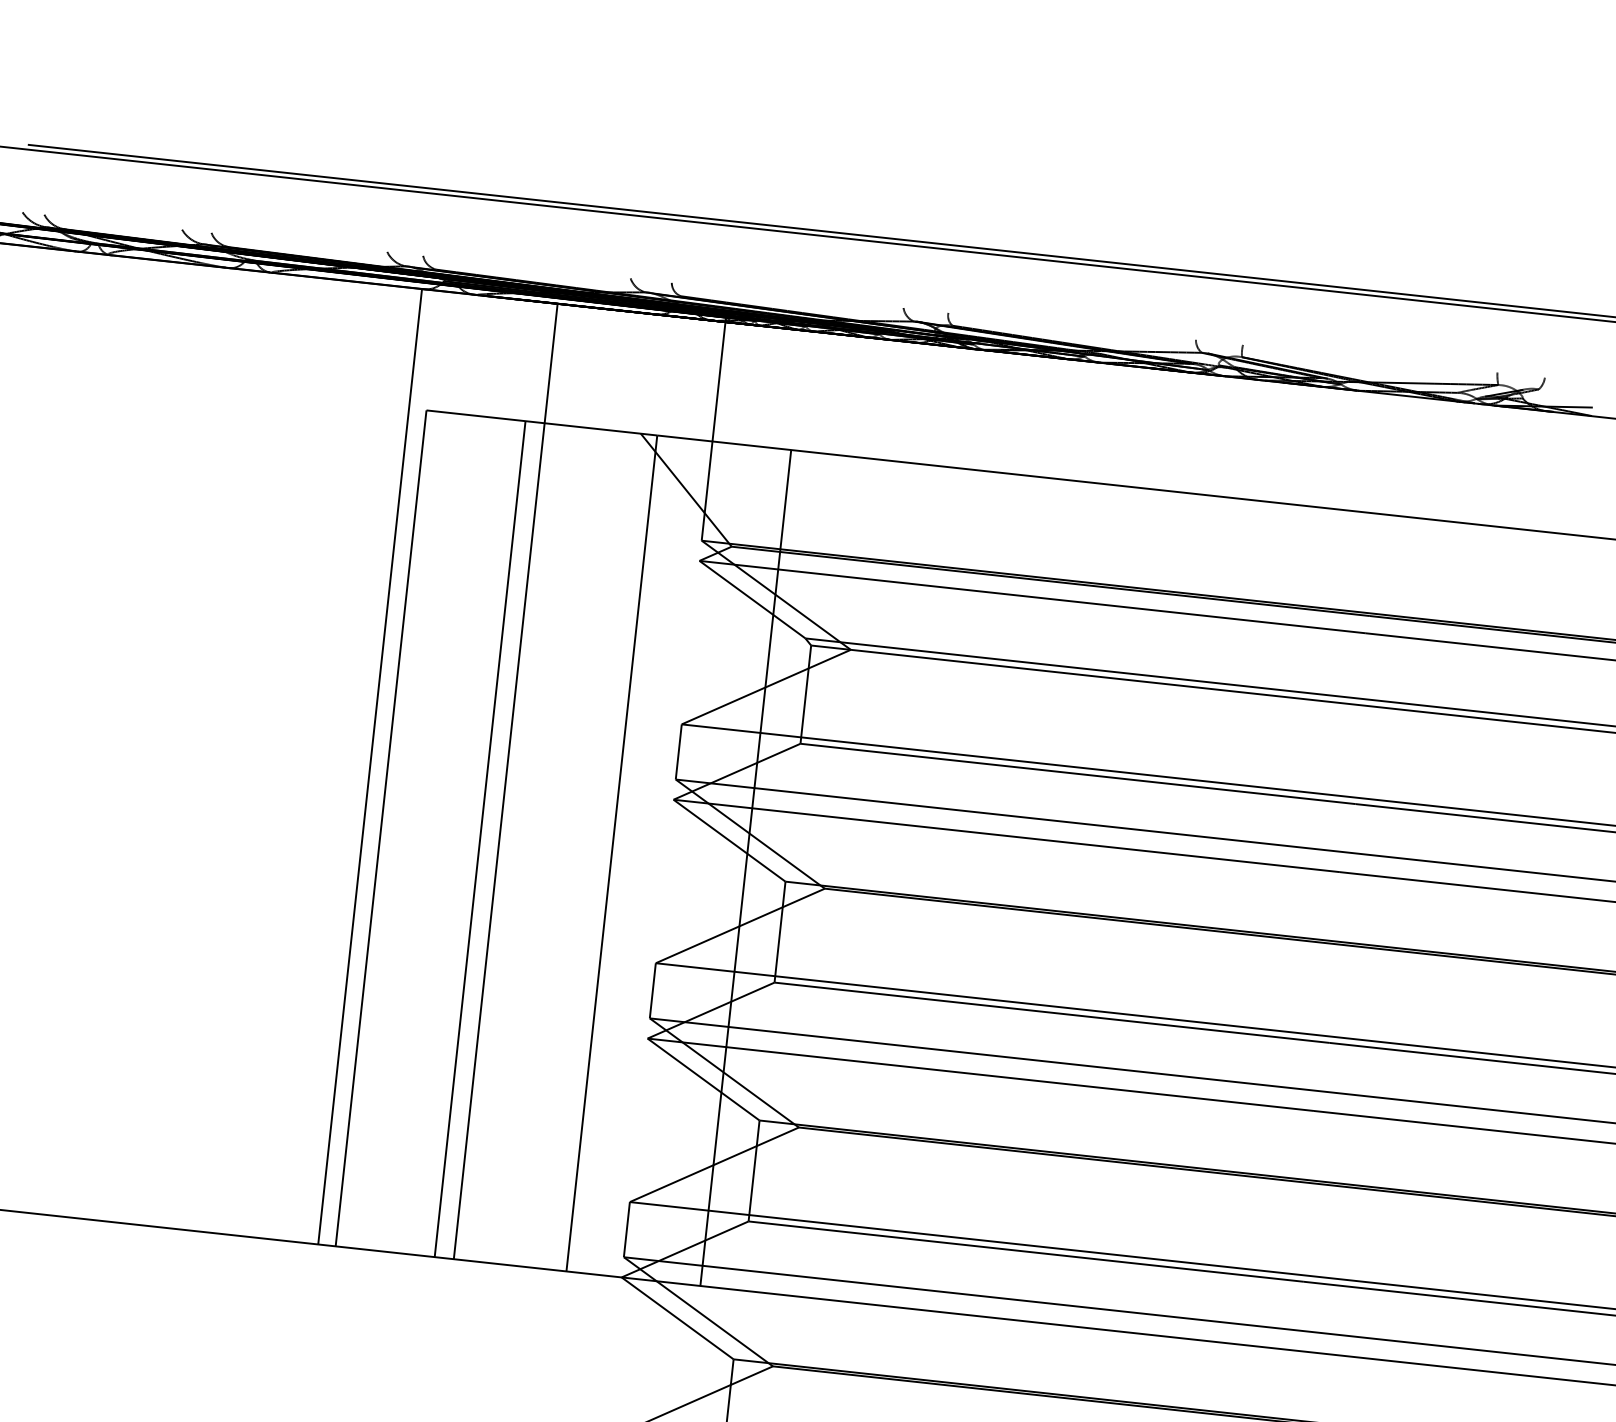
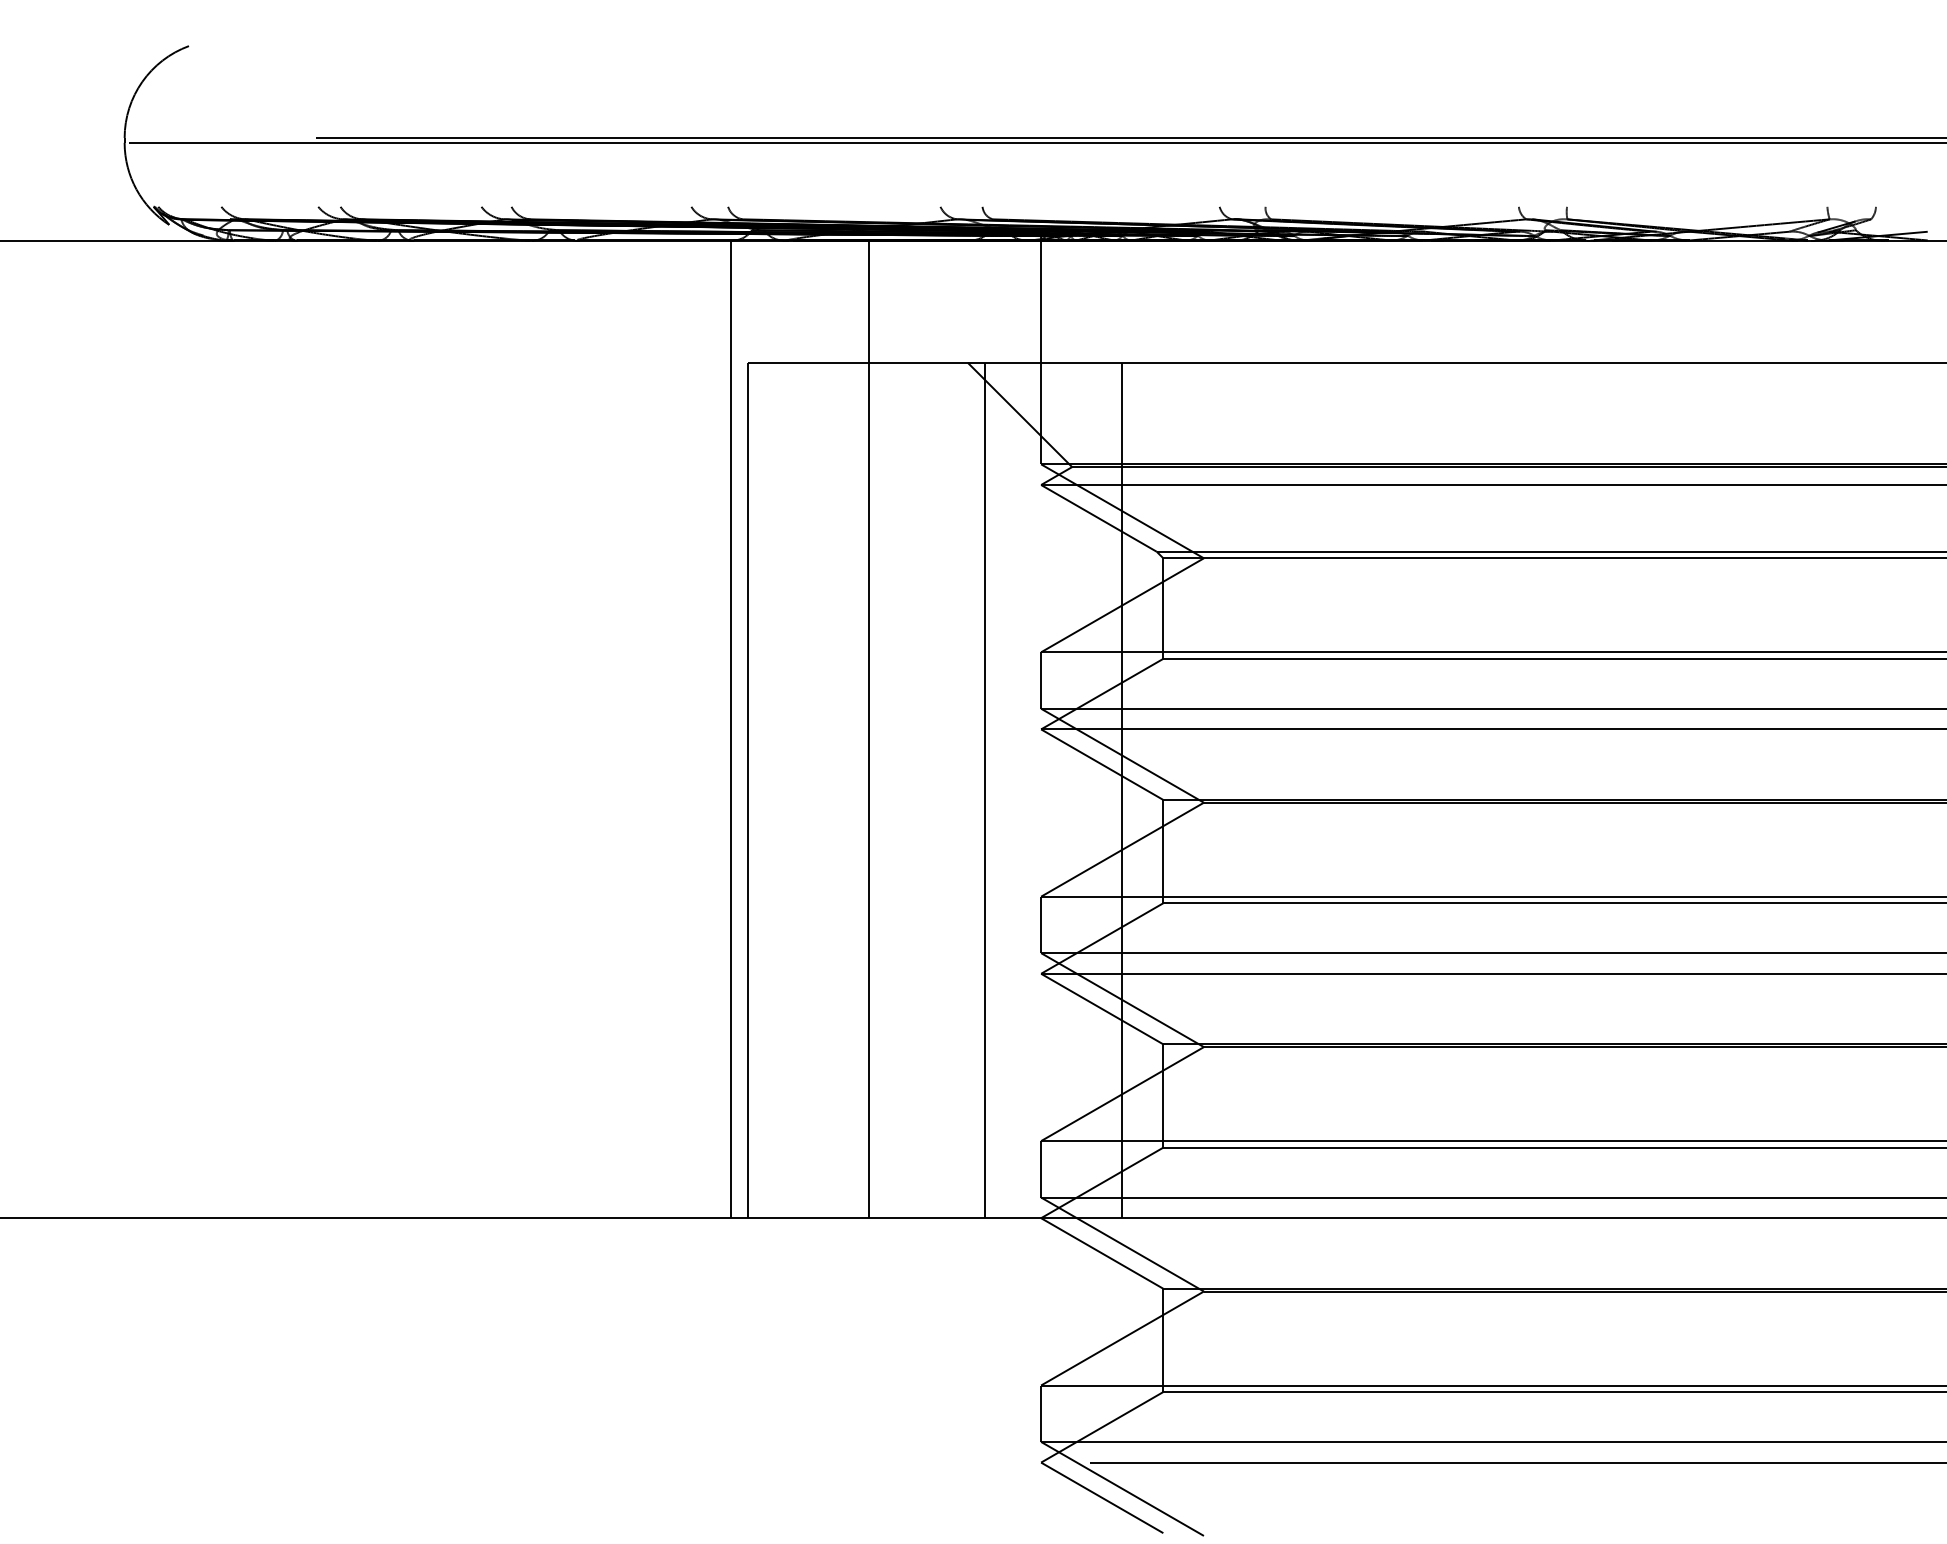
line: (479, 839) -> (849, 790), removed

